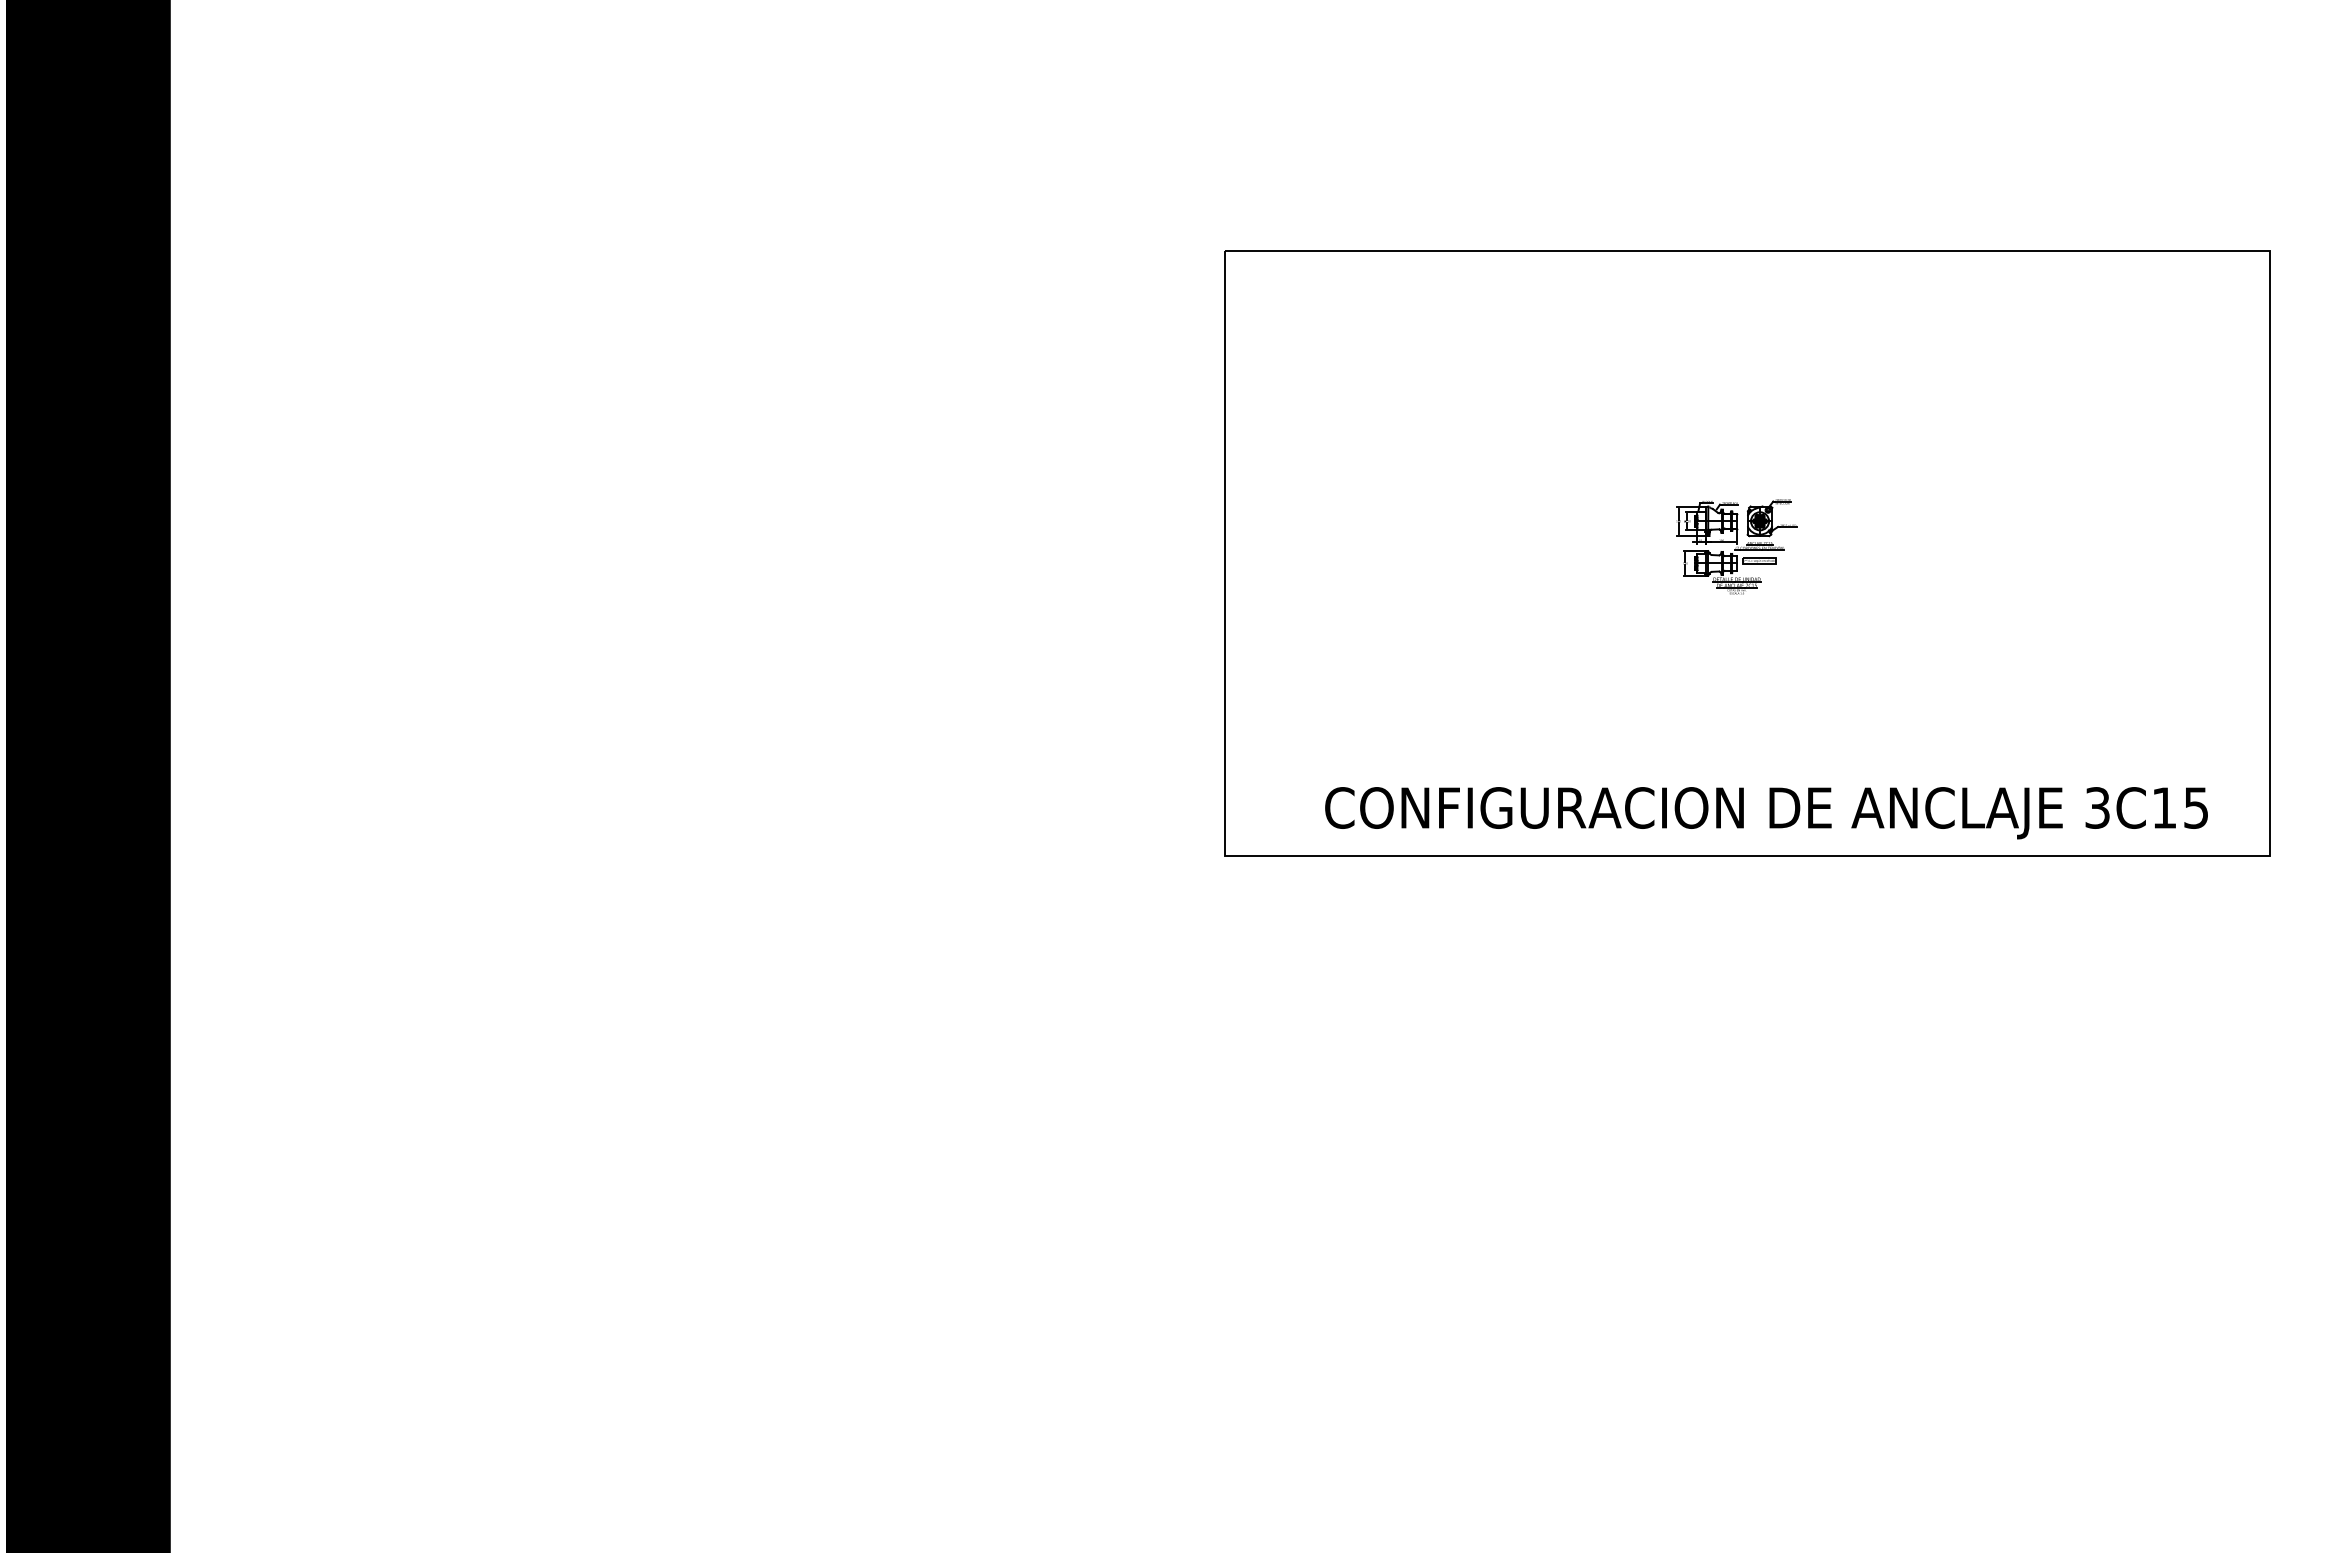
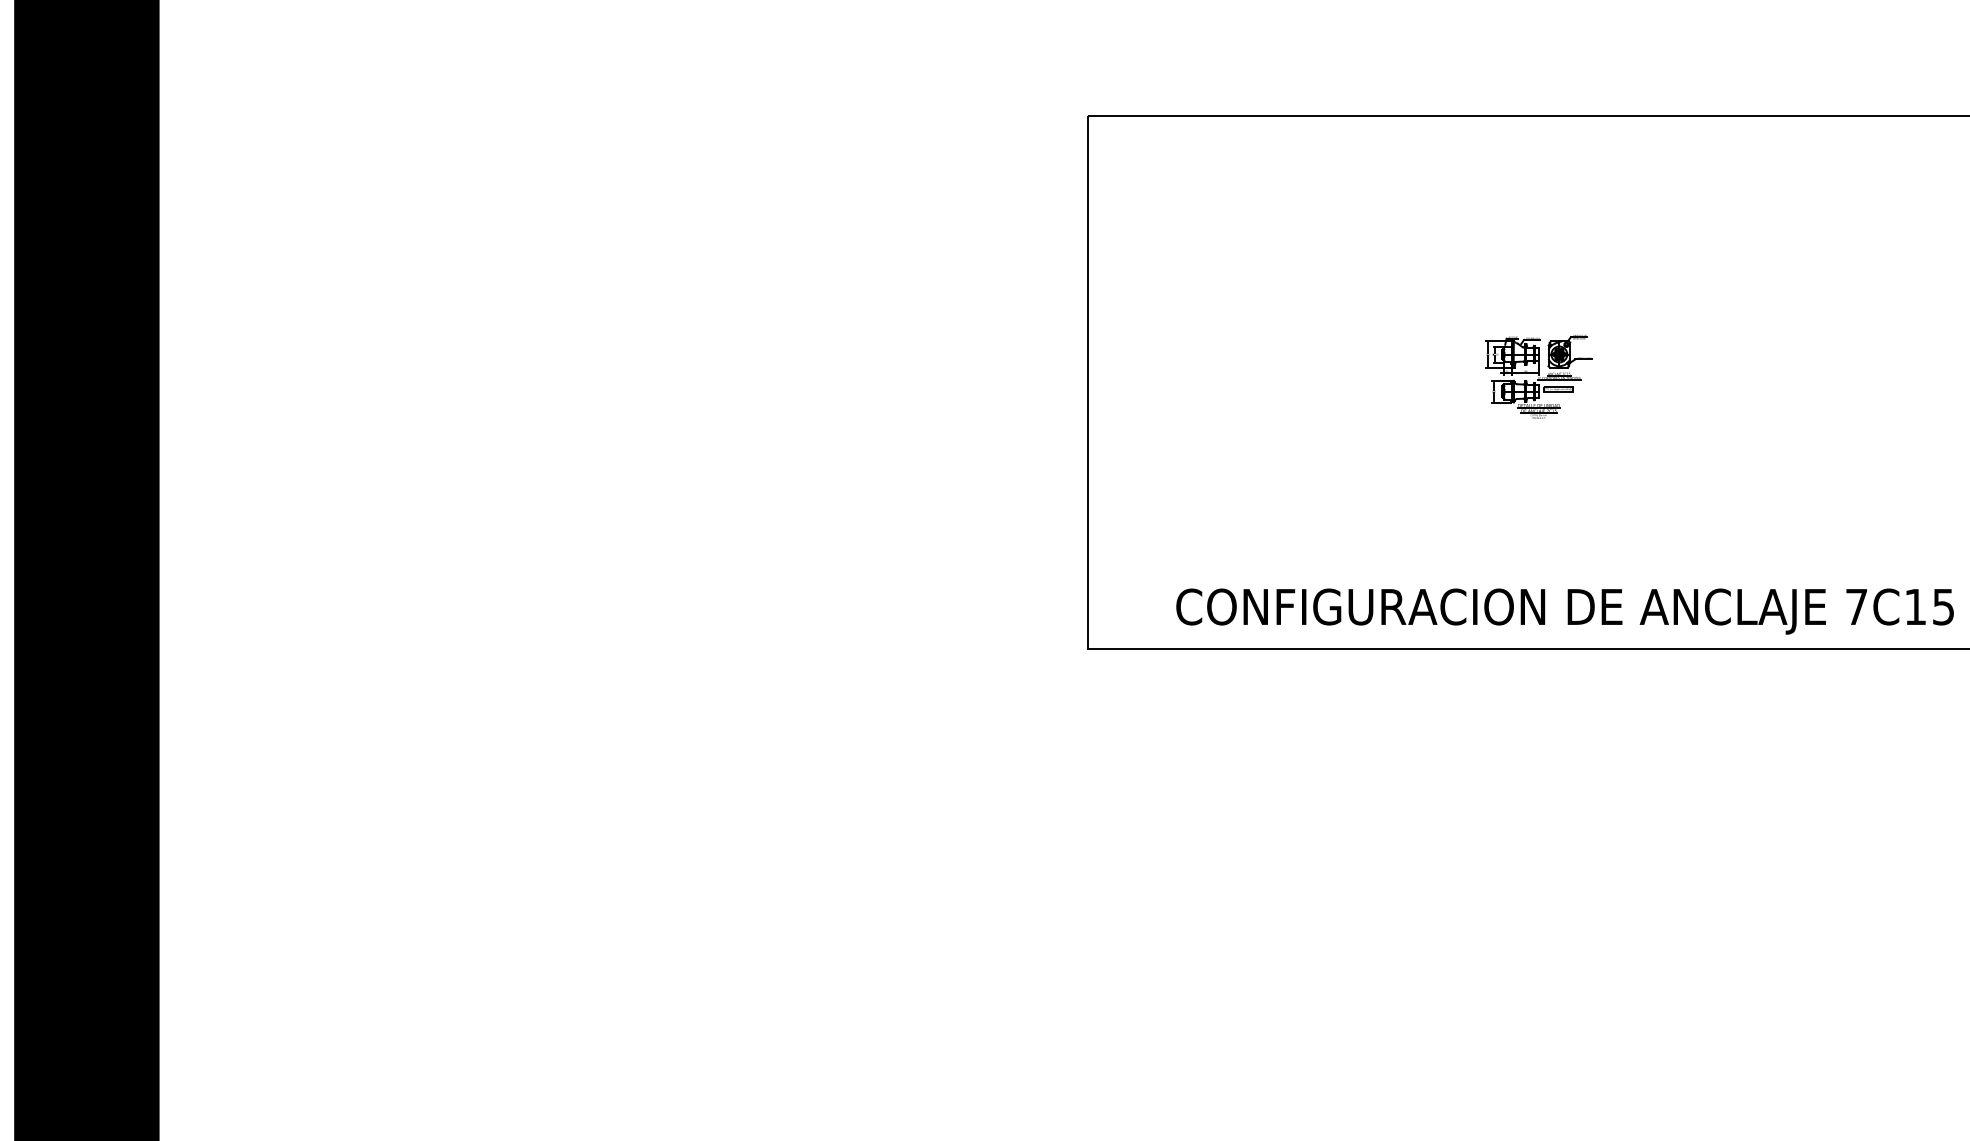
text: (2097, 807) -> (1856, 606), 3C15 -> 7C15

